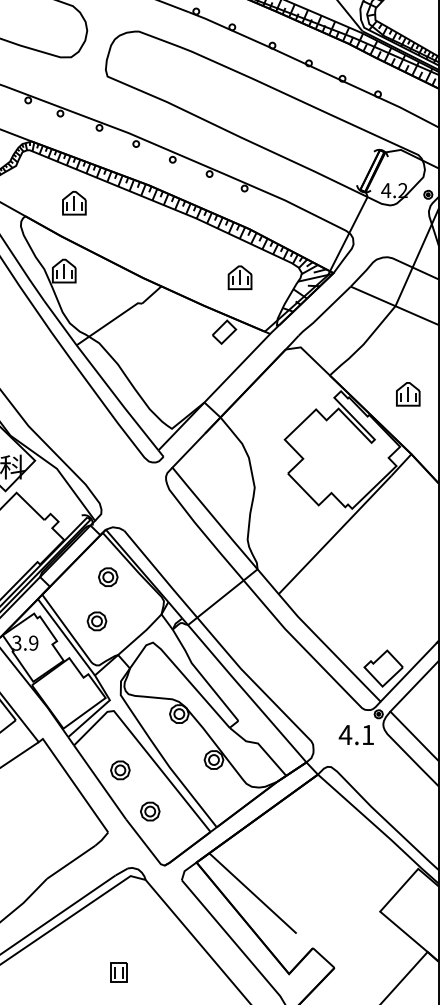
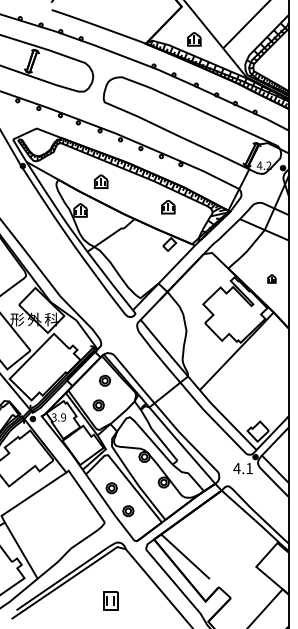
part: (74, 202) -> (101, 181), moved
part: (240, 278) -> (168, 207), moved
part: (407, 393) -> (271, 278), size x0.6
part: (119, 972) -> (111, 600), size x1.6

